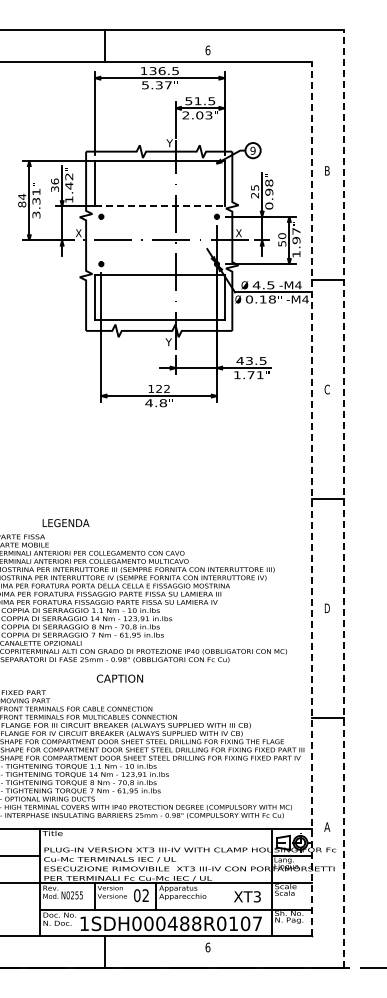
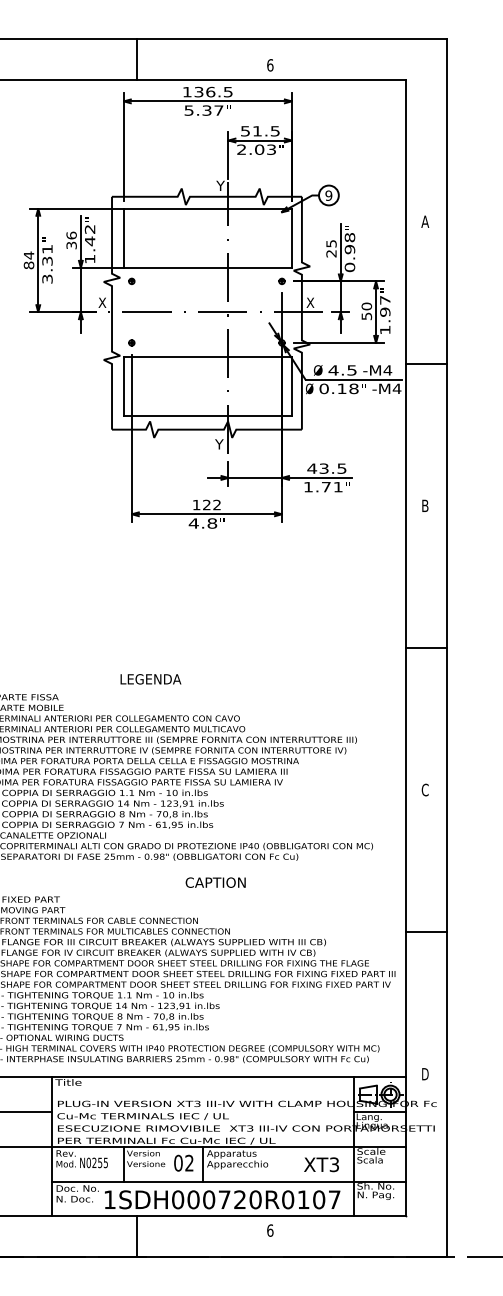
text: (327, 170) -> (425, 221), B -> A
line: (159, 206) -> (207, 268), dashed -> solid
text: (326, 389) -> (424, 505), C -> B
line: (312, 498) -> (406, 647), dashed -> solid
line: (343, 498) -> (446, 647), dashed -> solid
text: (65, 523) -> (150, 679), moved
text: (326, 608) -> (424, 790), D -> C
text: (119, 678) -> (215, 882), moved
text: (327, 826) -> (425, 1073), A -> D
text: (184, 923) -> (239, 1199), 1SDH000488R0107 -> 1SDH000720R0107

